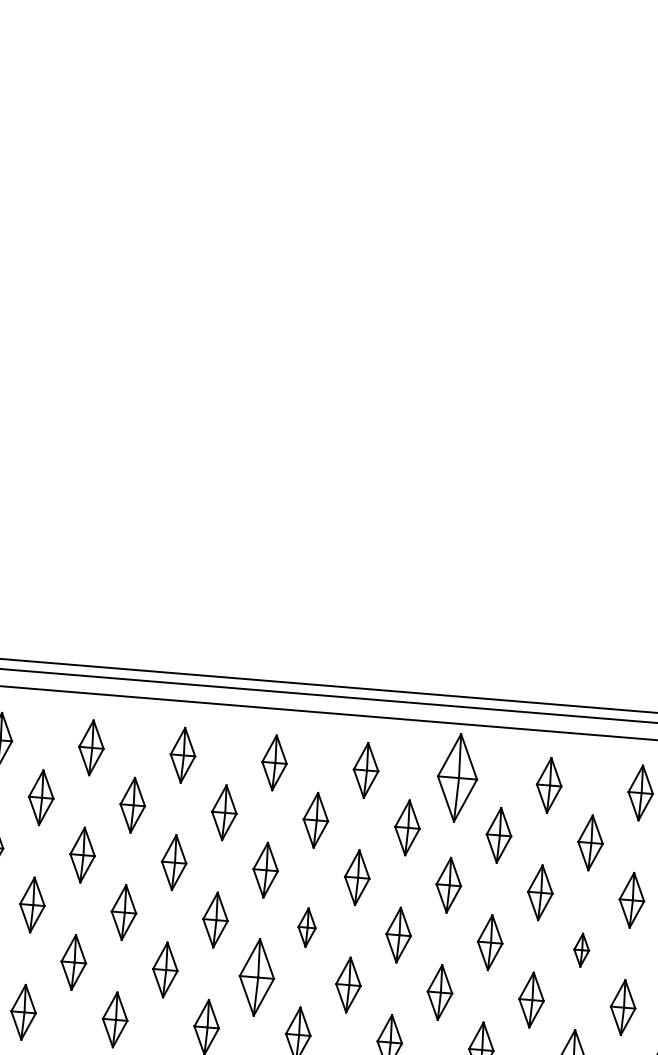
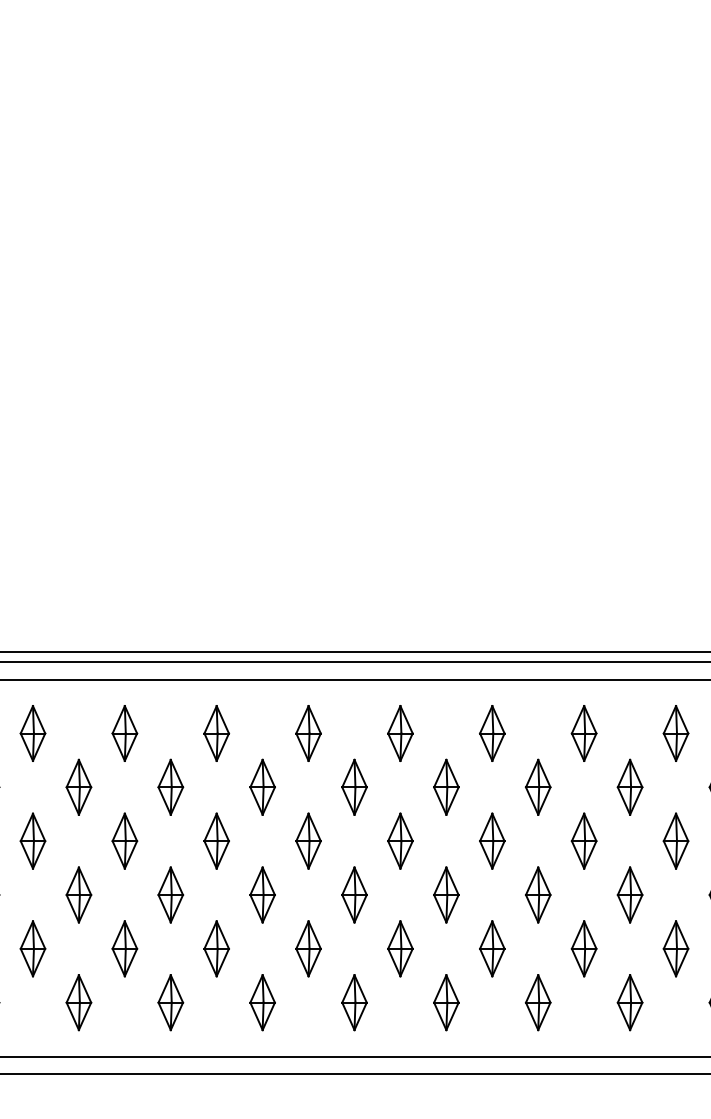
part: (457, 777) -> (492, 733), size x0.62
part: (307, 927) -> (354, 894), size x1.43
part: (581, 949) -> (629, 894), size x1.67
part: (256, 977) -> (308, 948), size x0.71

